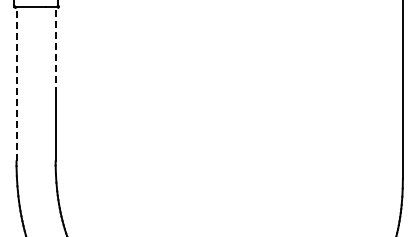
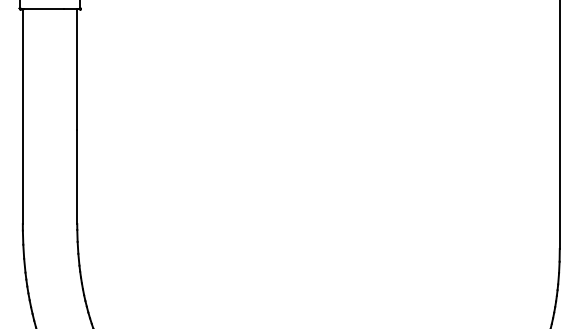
line: (55, 50) -> (77, 70), dashed -> solid
line: (16, 83) -> (22, 115), dashed -> solid

